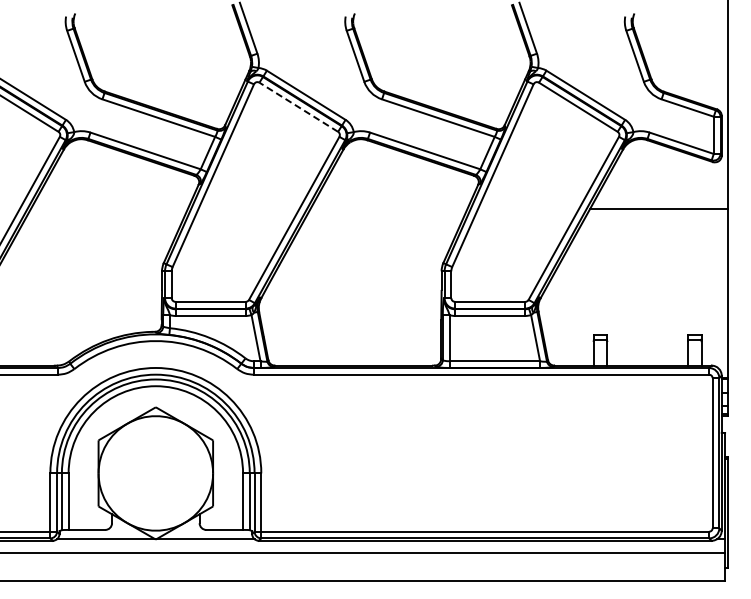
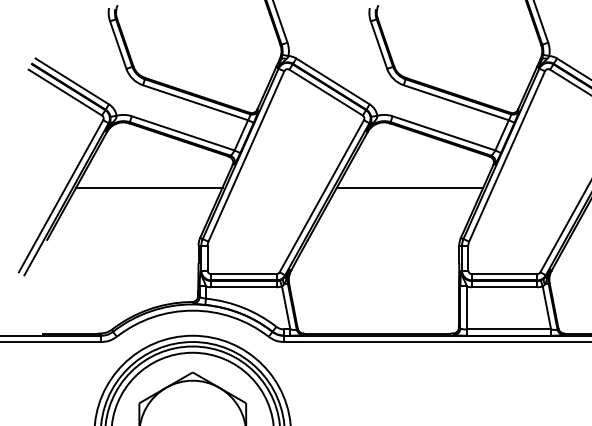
line: (298, 107) -> (325, 92), dashed -> solid
line: (108, 209) -> (148, 187), added
line: (388, 209) -> (409, 187), added

